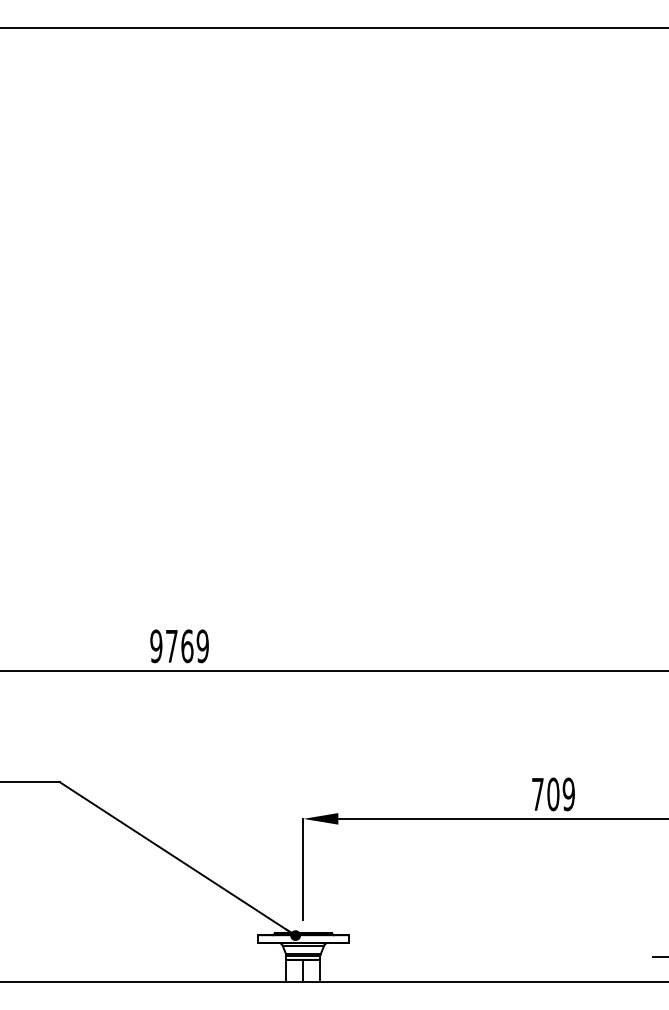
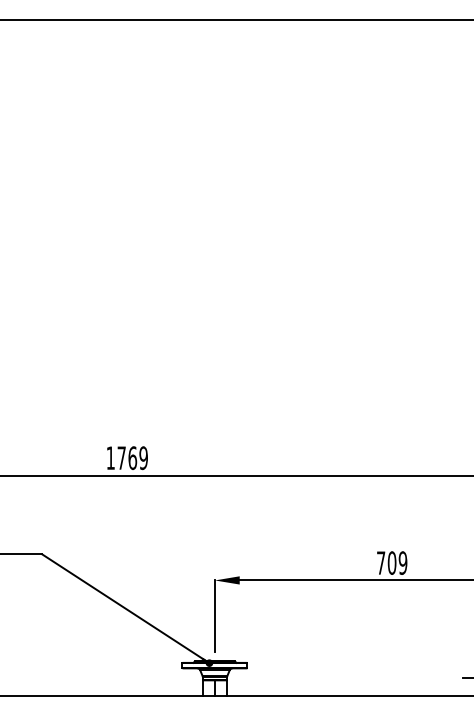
text: (156, 646) -> (110, 458), 9769 -> 1769

